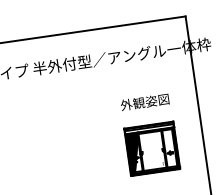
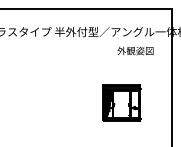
text: (144, 101) -> (135, 50), moved
part: (151, 148) -> (121, 102), moved

